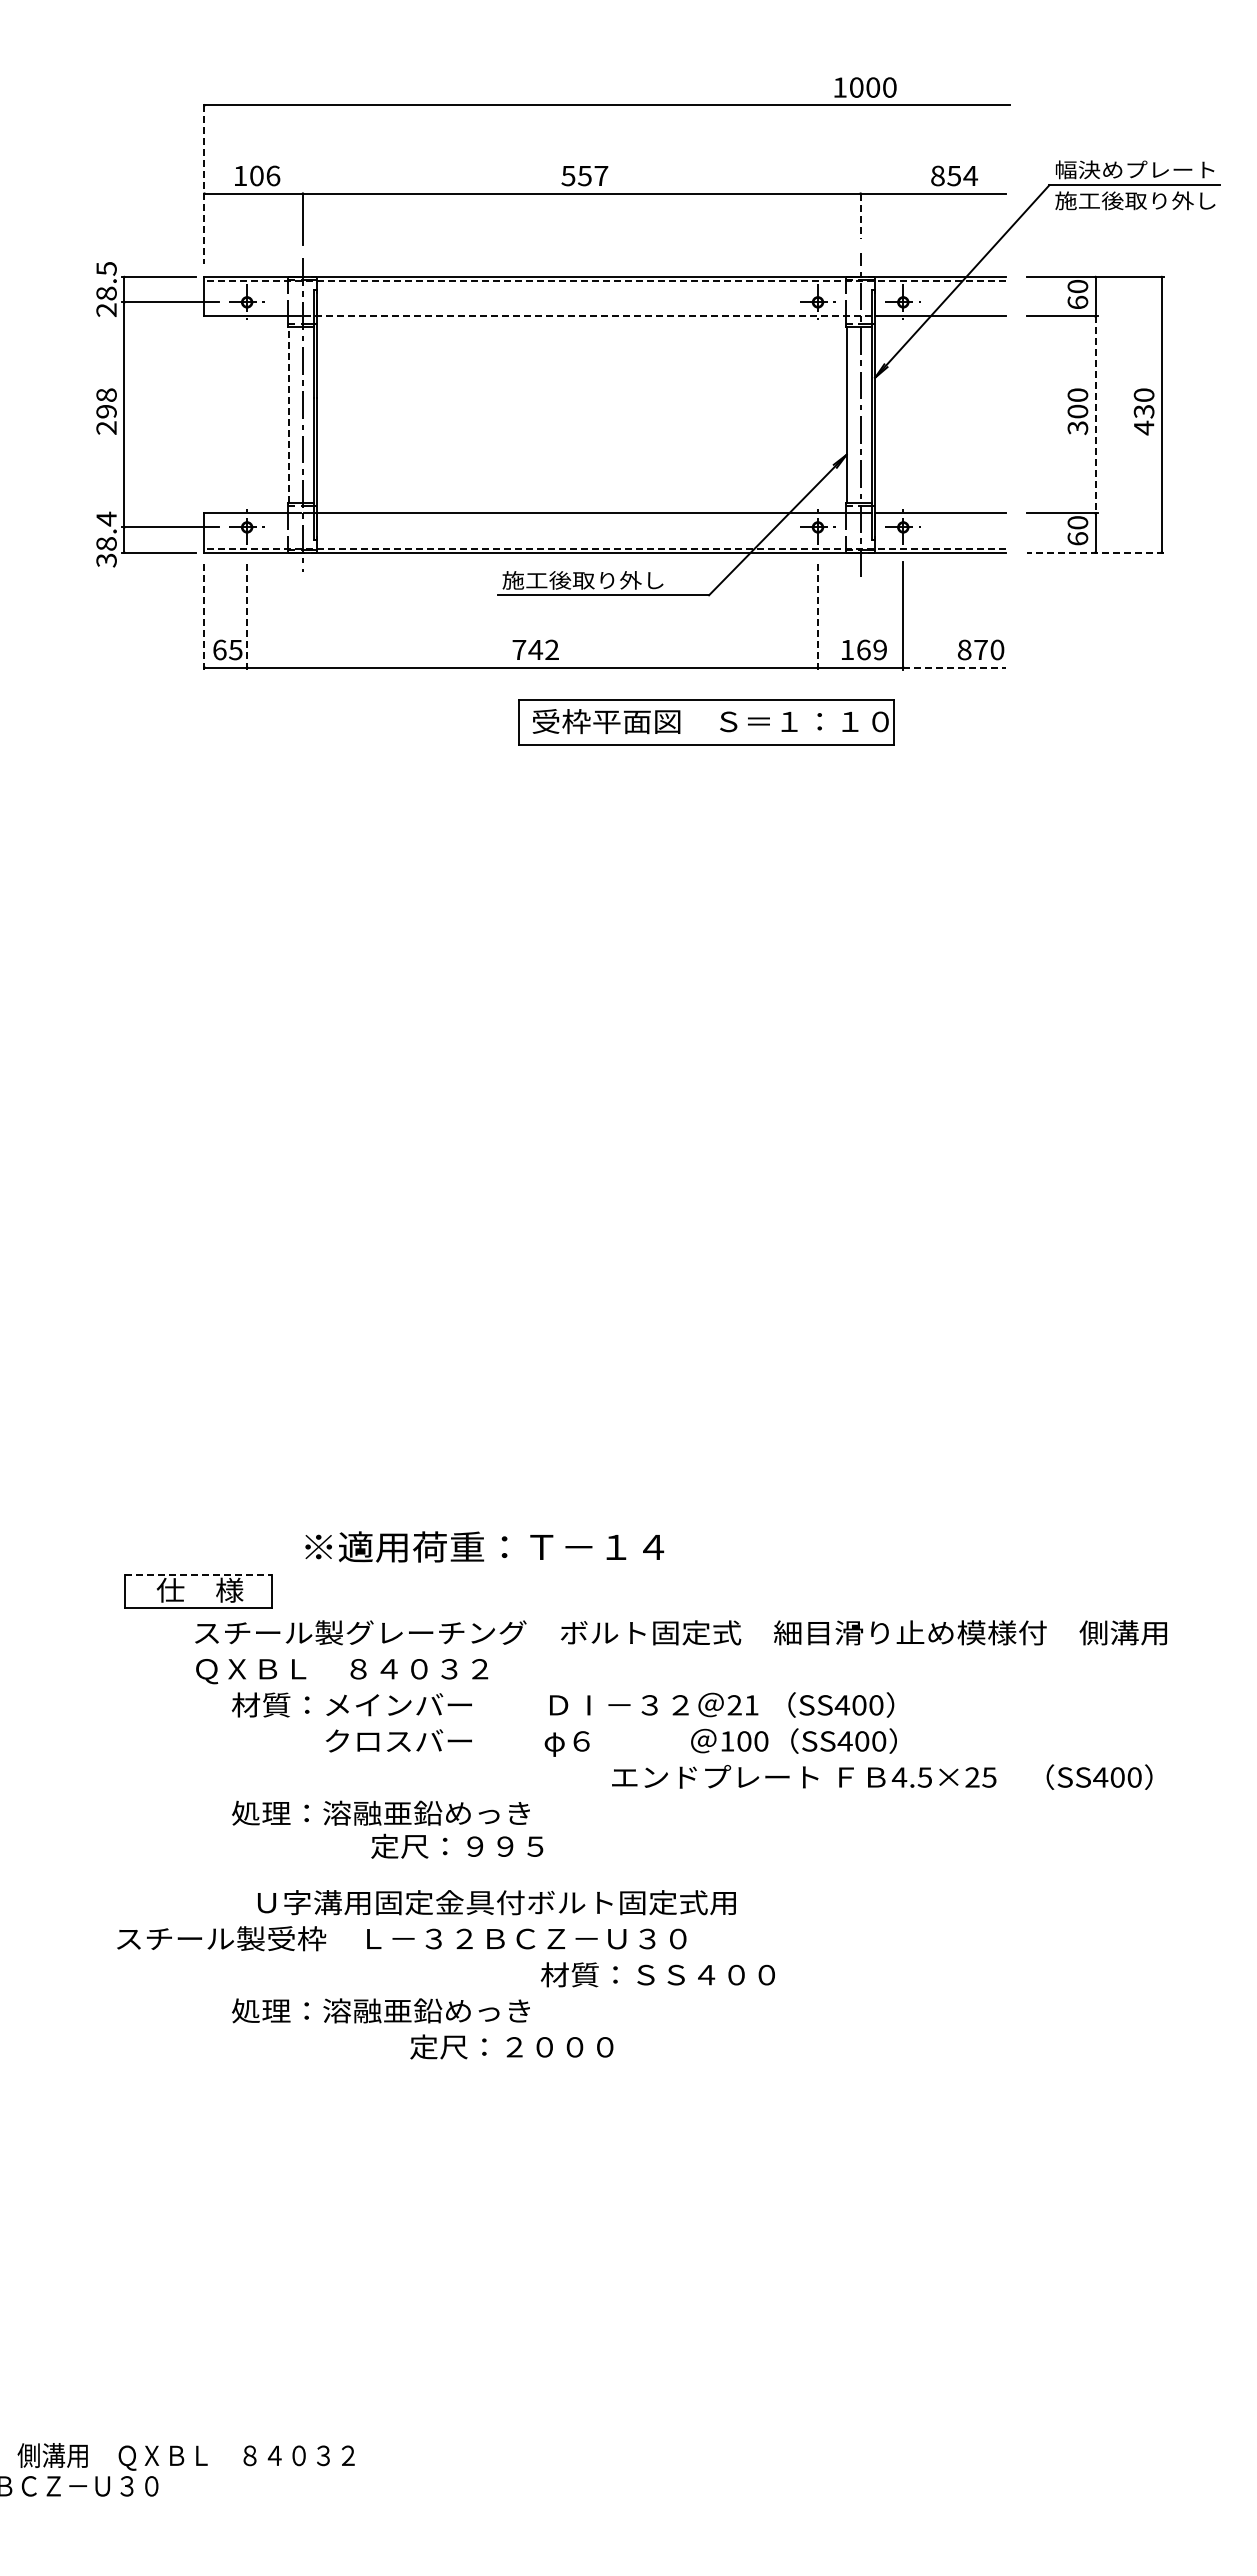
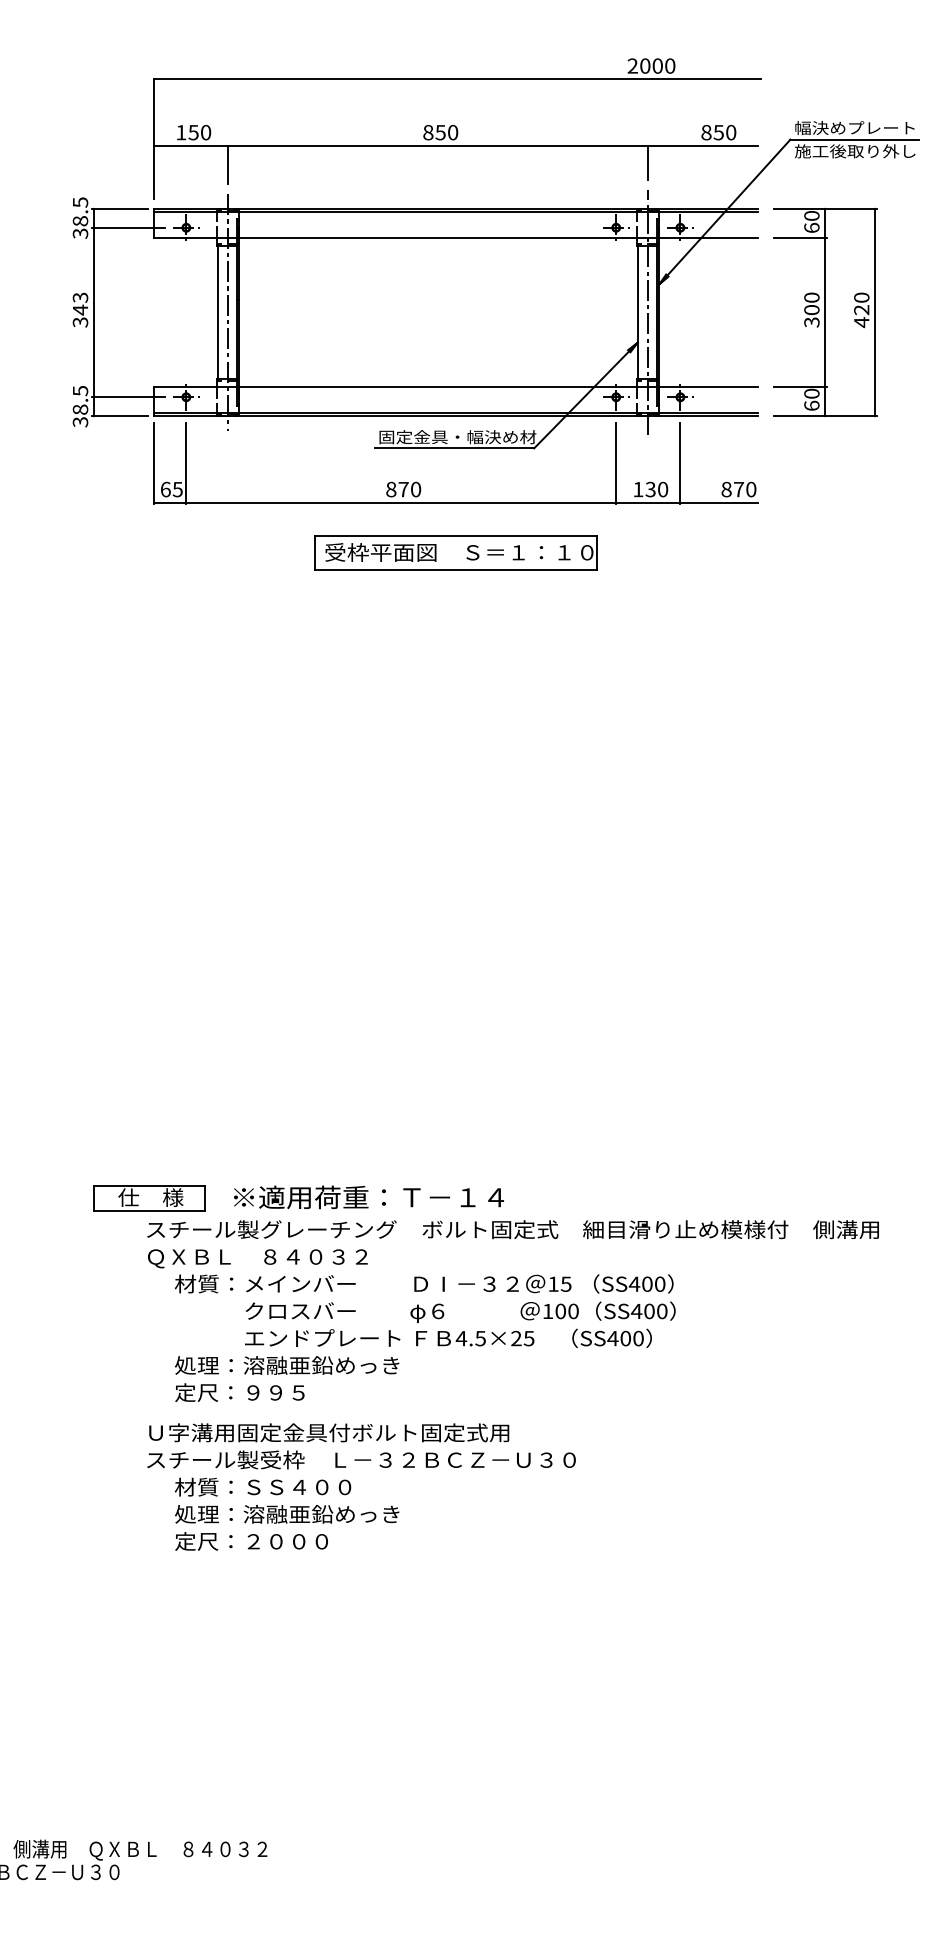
text: (839, 87) -> (632, 66), 1000 -> 2000
text: (264, 175) -> (199, 132), 106 -> 150
text: (584, 175) -> (440, 132), 557 -> 850
text: (970, 175) -> (731, 132), 854 -> 850
line: (204, 185) -> (154, 139), dashed -> solid
line: (860, 216) -> (648, 163), dashed -> solid
line: (605, 281) -> (456, 212), dashed -> solid
text: (106, 310) -> (80, 233), 28.5 -> 38.5
line: (588, 316) -> (443, 238), dashed -> solid
text: (106, 411) -> (80, 309), 298 -> 343
text: (1144, 411) -> (862, 309), 430 -> 420
line: (289, 414) -> (218, 312), dashed -> solid
line: (1095, 415) -> (825, 313), dashed -> solid
text: (106, 518) -> (80, 390), 38.4 -> 38.5
line: (605, 548) -> (456, 413), dashed -> solid
line: (1095, 552) -> (825, 416), dashed -> solid
text: (606, 580) -> (456, 437), 施工後取り外し -> 固定金具・幅決め材
line: (204, 615) -> (154, 463), dashed -> solid
line: (247, 615) -> (186, 463), dashed -> solid
line: (817, 615) -> (615, 463), dashed -> solid
text: (535, 649) -> (403, 489), 742 -> 870
text: (871, 649) -> (656, 489), 169 -> 130
line: (954, 667) -> (718, 502), dashed -> solid
part: (706, 722) -> (456, 553), moved
text: (484, 1546) -> (368, 1197), moved
line: (198, 1574) -> (149, 1185), dashed -> solid
text: (742, 1705) -> (559, 1284), 21 -> 15
text: (882, 1776) -> (448, 1337), moved
text: (457, 1845) -> (240, 1392), moved
text: (496, 1902) -> (328, 1432), moved
text: (401, 1938) -> (361, 1459), moved
text: (657, 1974) -> (262, 1486), moved
text: (511, 2046) -> (251, 1541), moved

